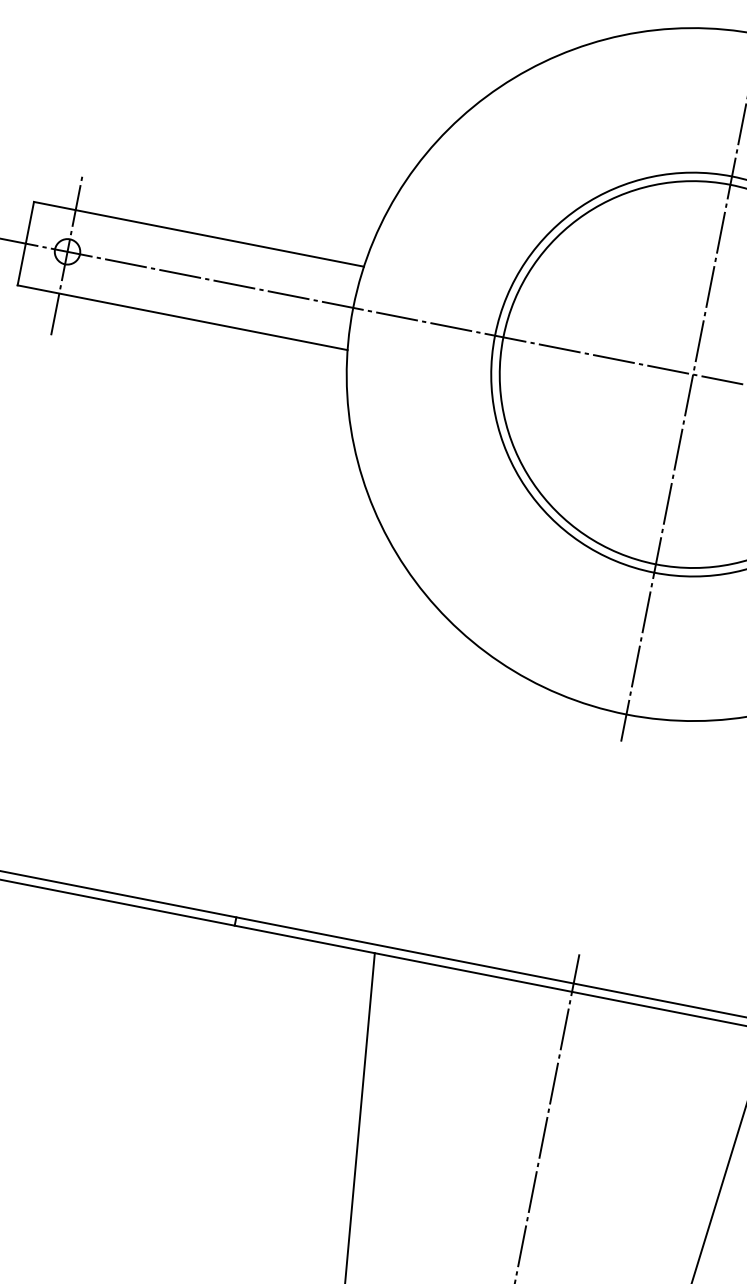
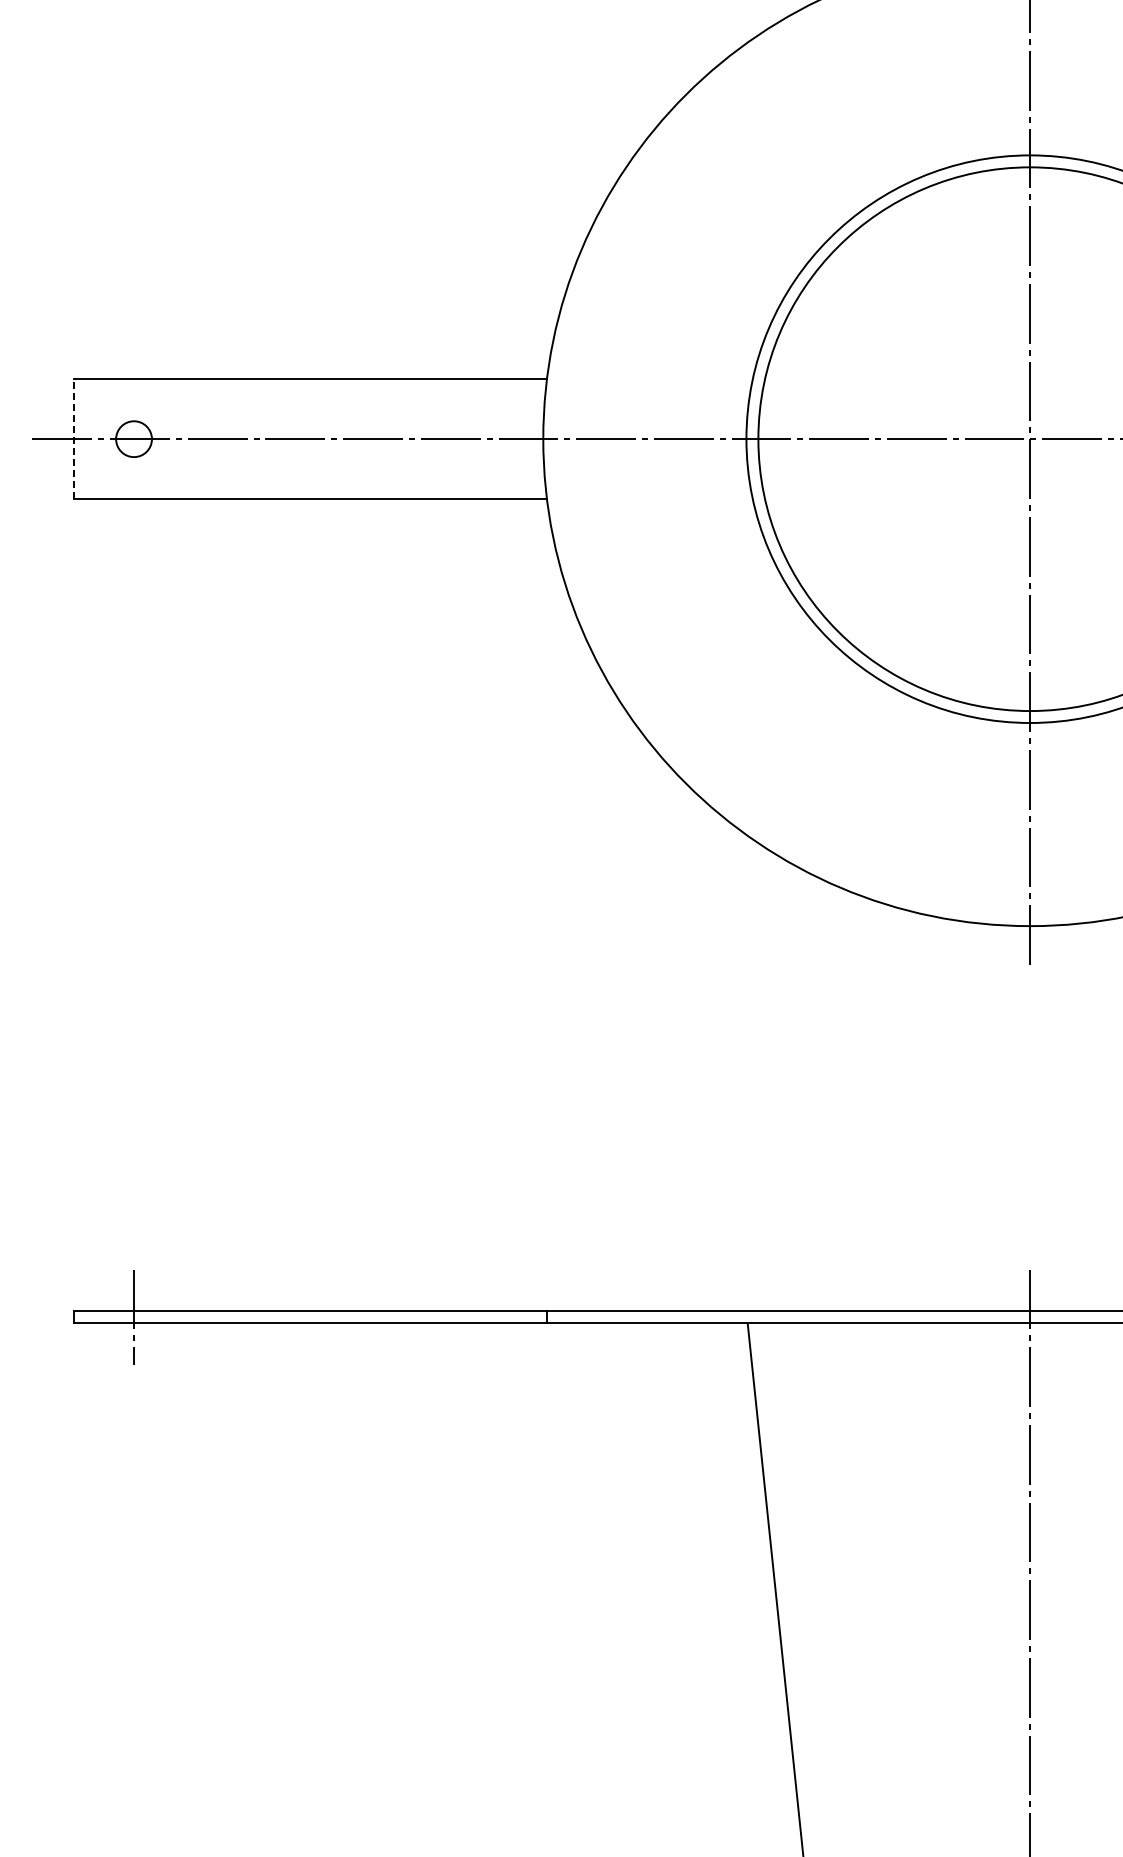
line: (25, 243) -> (74, 439), solid -> dashed
line: (67, 255) -> (134, 444), removed

